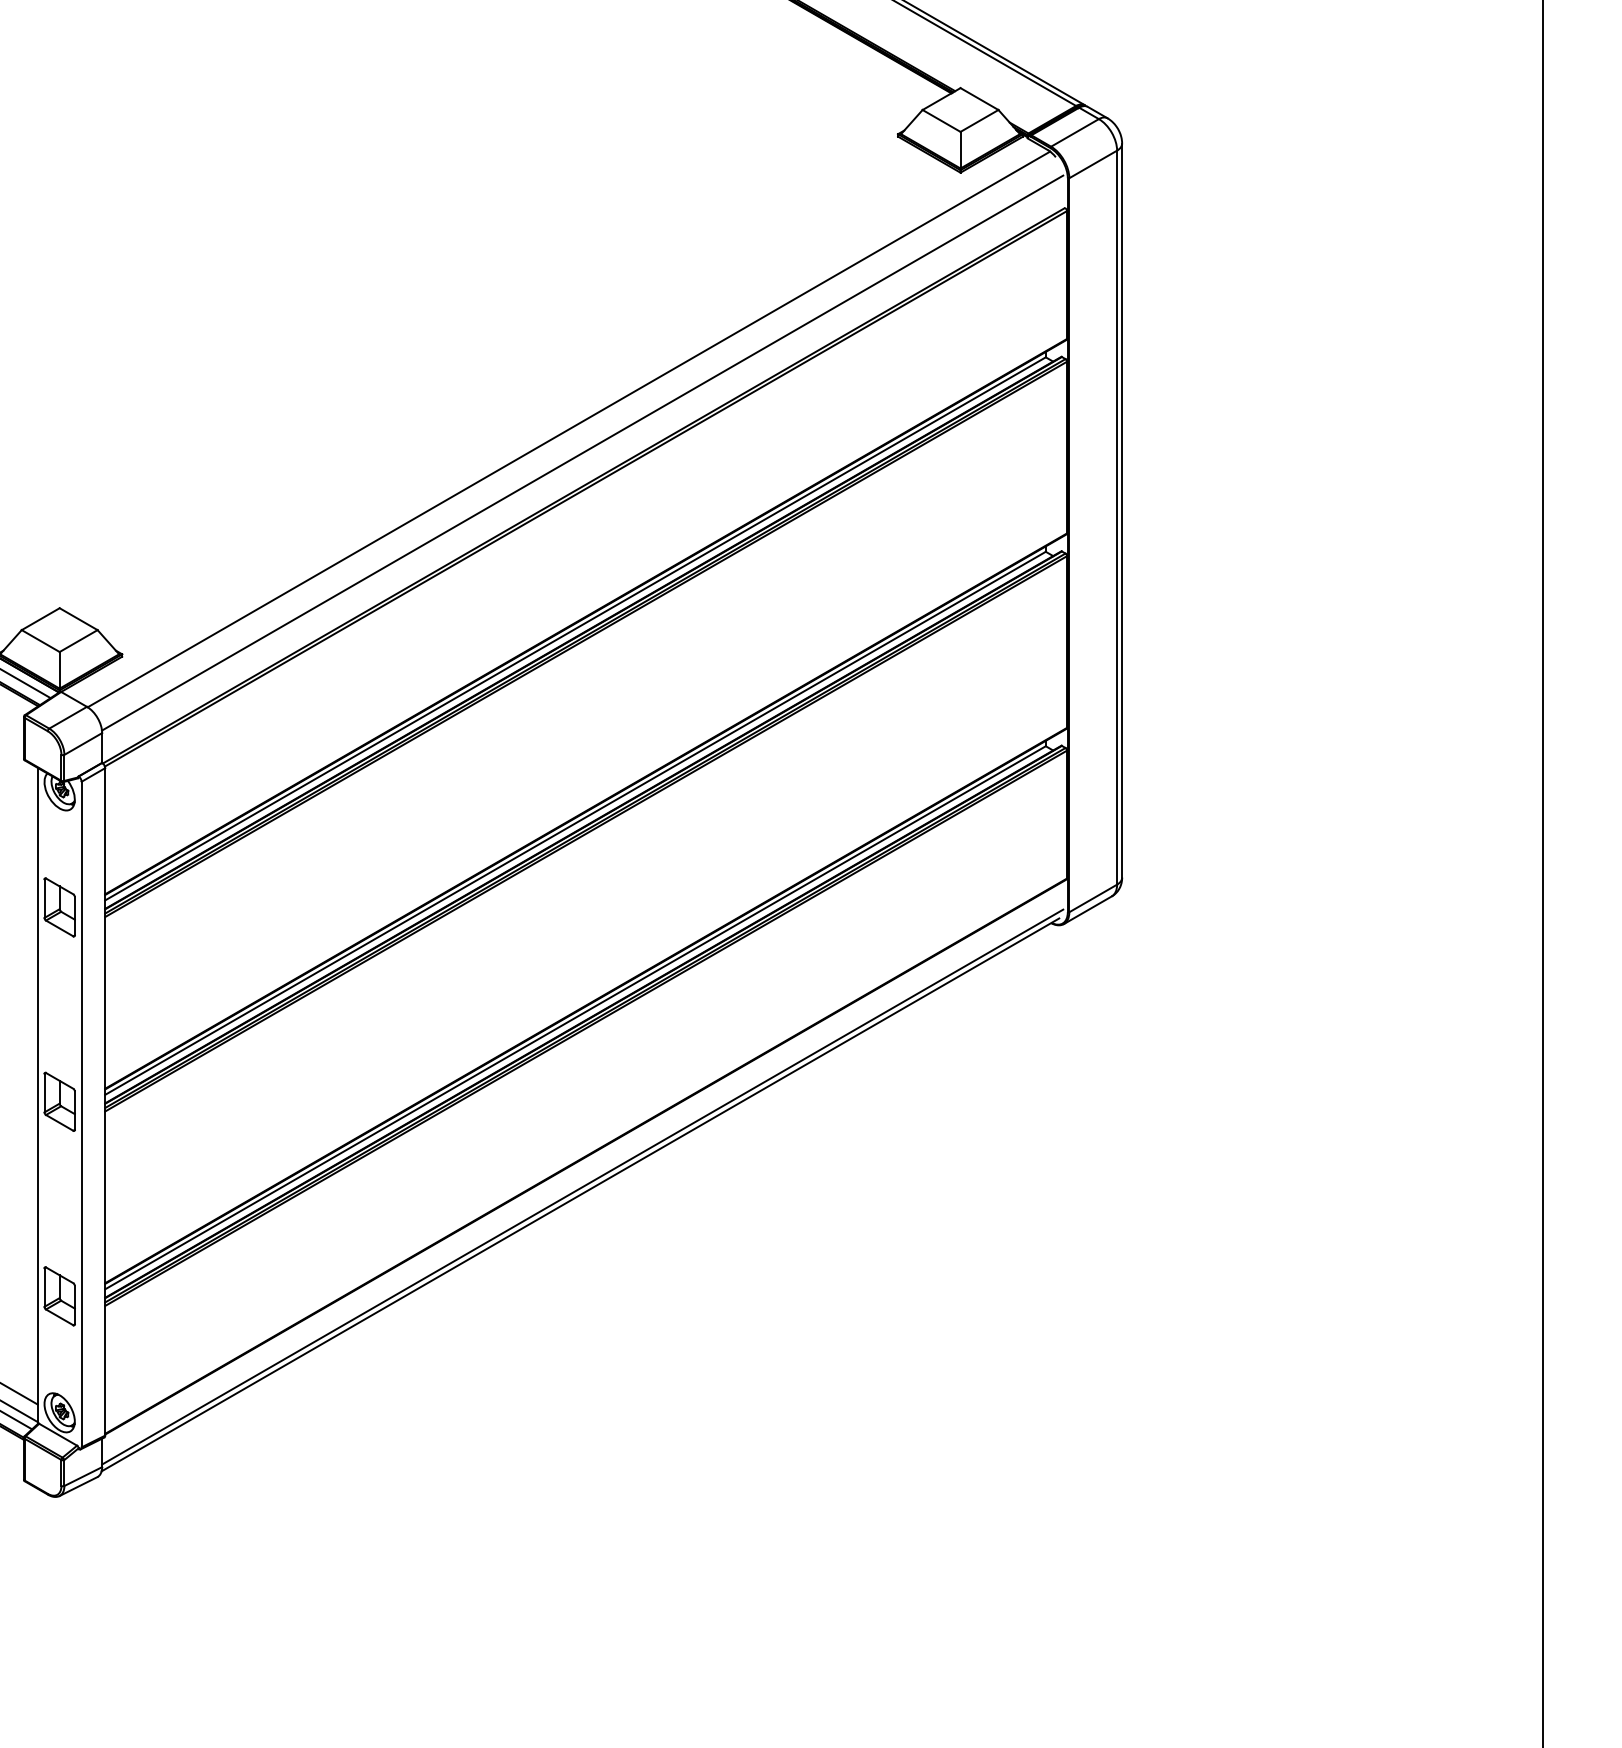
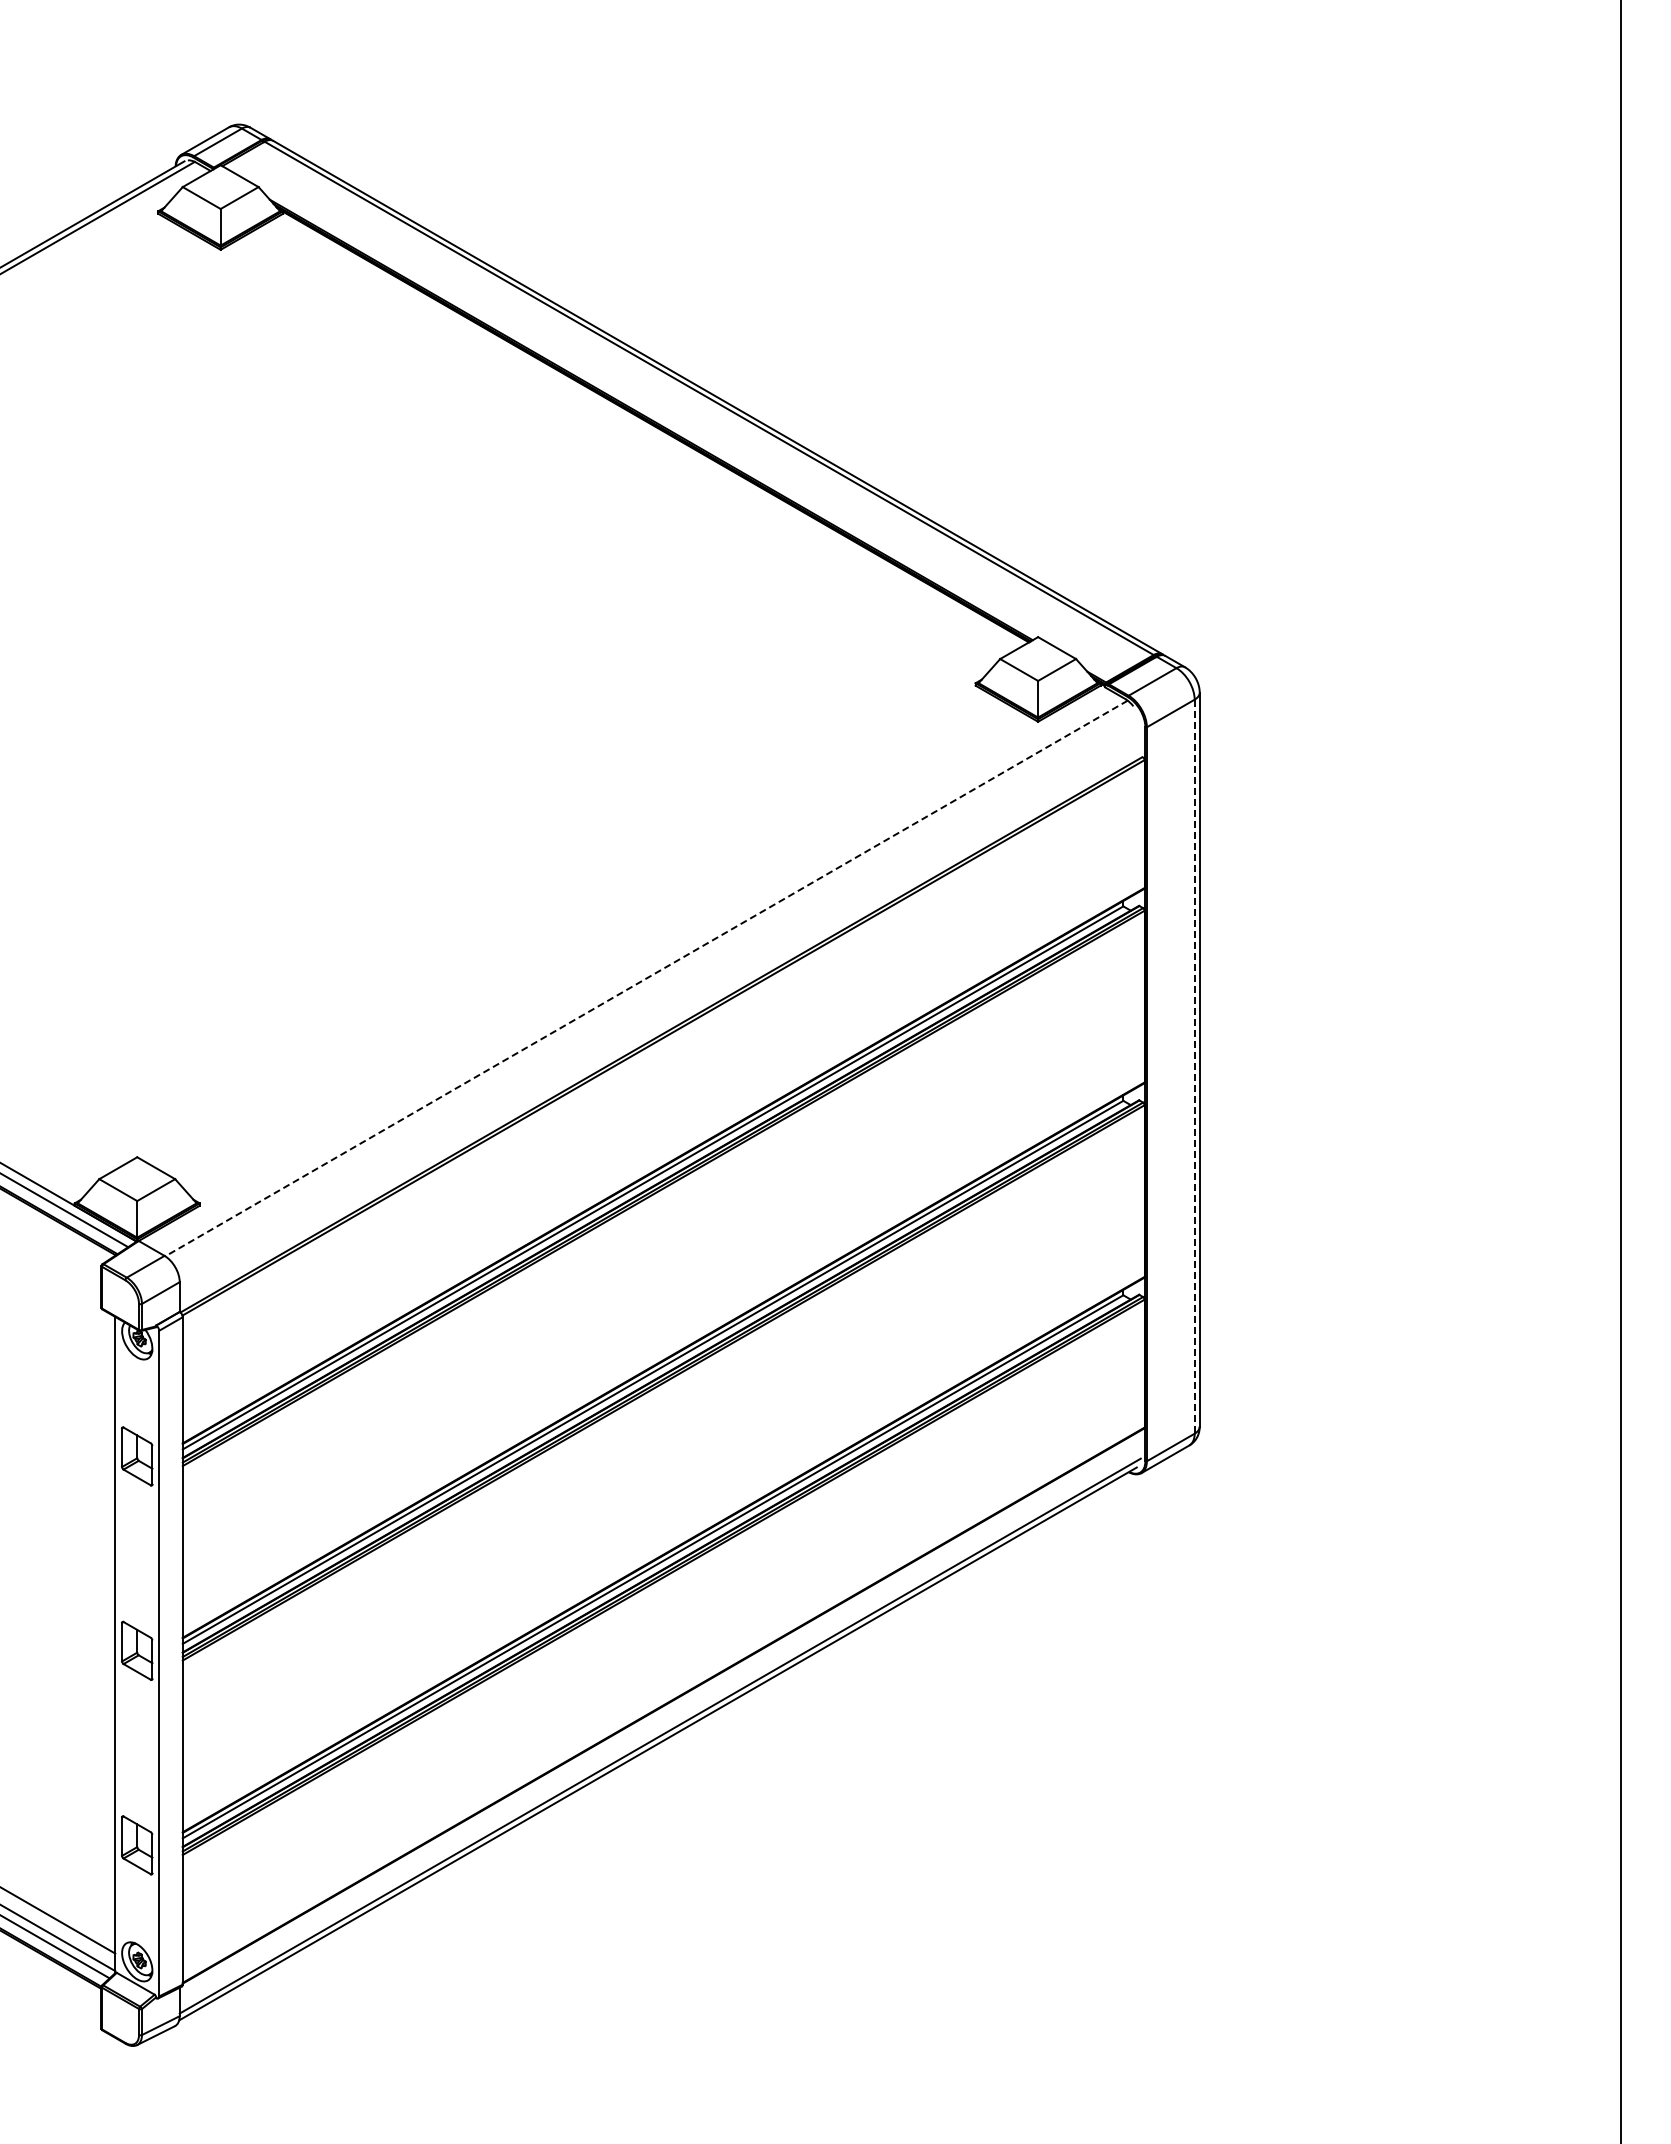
line: (568, 429) -> (646, 978), solid -> dashed
line: (581, 452) -> (659, 1001), removed
line: (1116, 518) -> (1194, 1067), solid -> dashed

